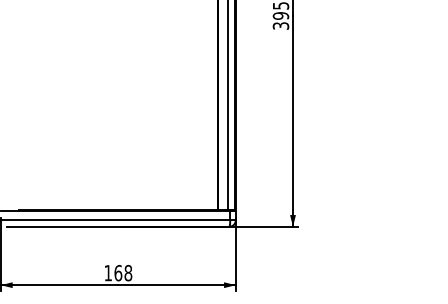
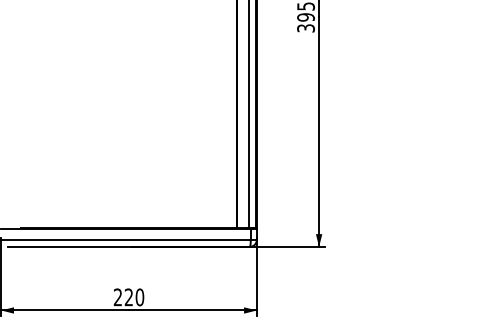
text: (118, 273) -> (129, 297), 168 -> 220

